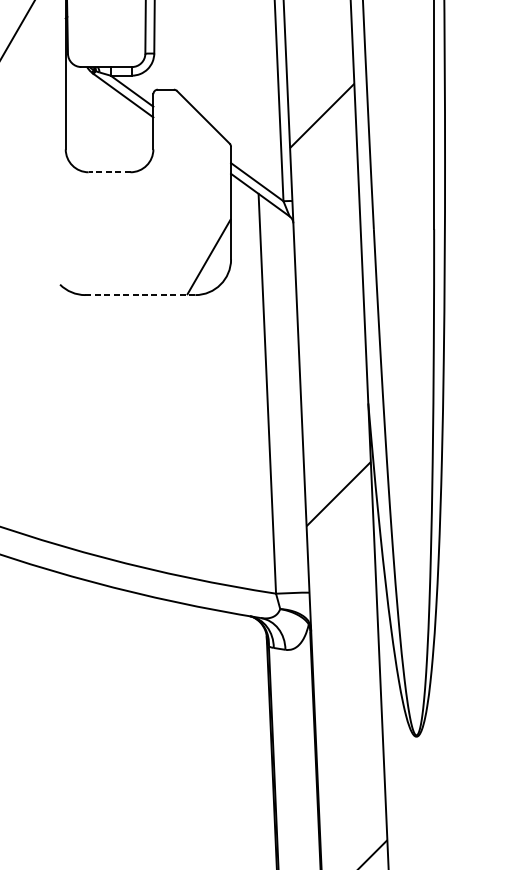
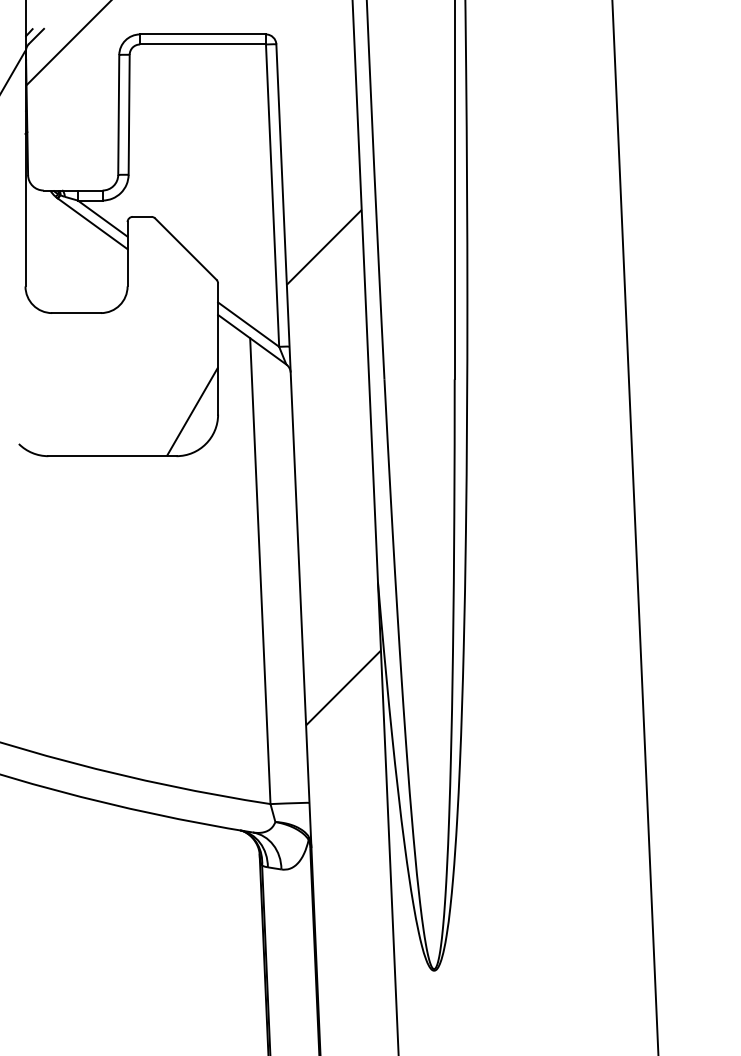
line: (109, 172) -> (76, 313), dashed -> solid
line: (140, 295) -> (112, 456), dashed -> solid

